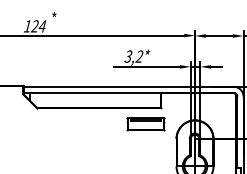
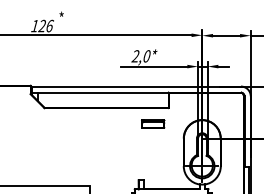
text: (43, 25) -> (50, 25), 124 -> 126
text: (133, 56) -> (140, 56), 3,2* -> 2,0*
part: (145, 123) -> (152, 123), size x0.6

